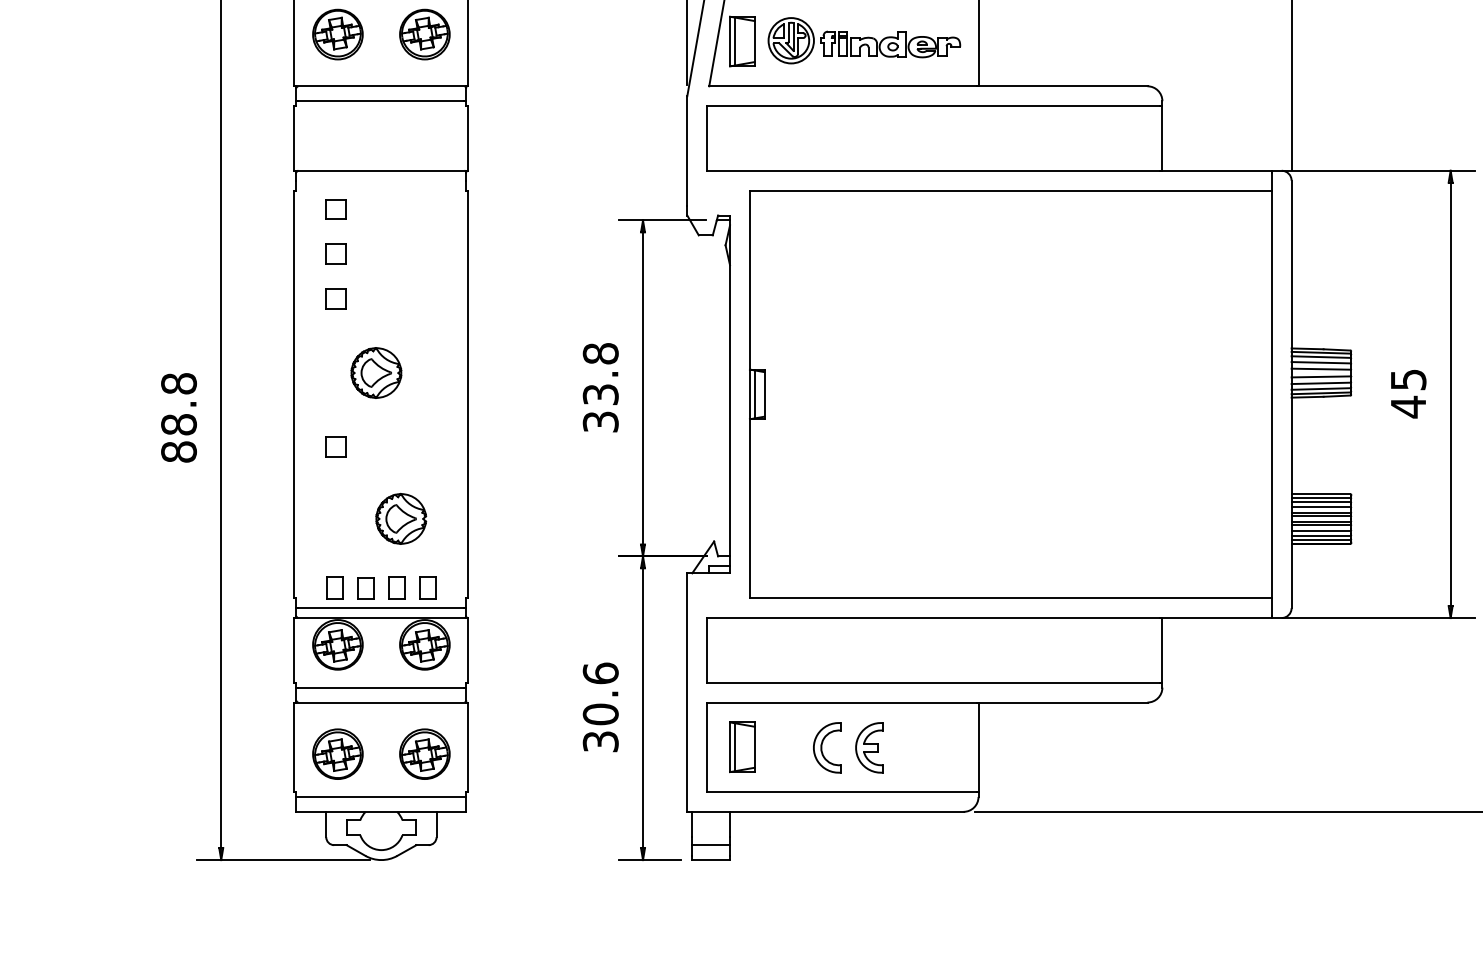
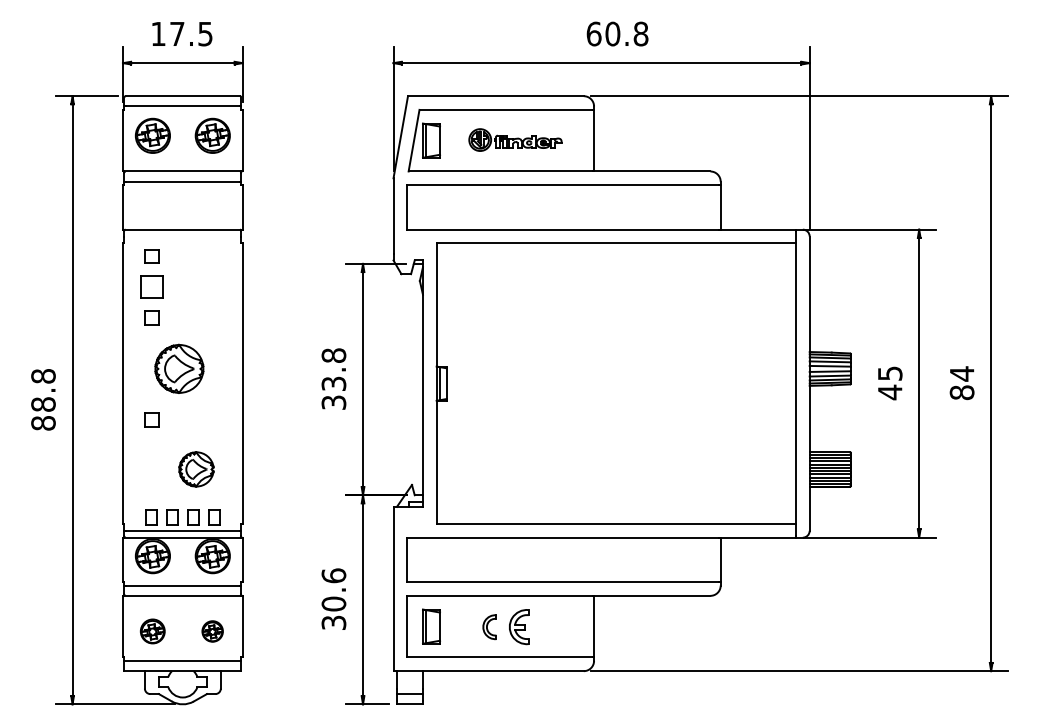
part: (864, 39) -> (515, 139), size x0.7
part: (335, 253) -> (151, 286), size x1.6
part: (376, 372) -> (179, 368), size x1.4
part: (826, 748) -> (489, 627), size x0.7
part: (337, 754) -> (152, 631), size x0.7
part: (424, 754) -> (212, 631), size x0.6

